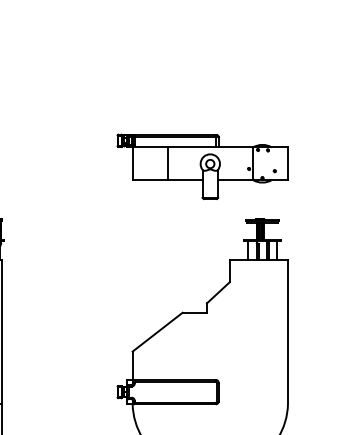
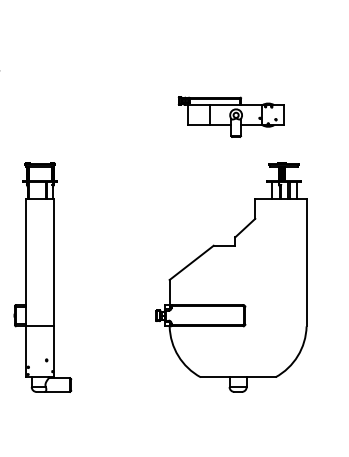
part: (202, 166) -> (231, 116), size x0.7

